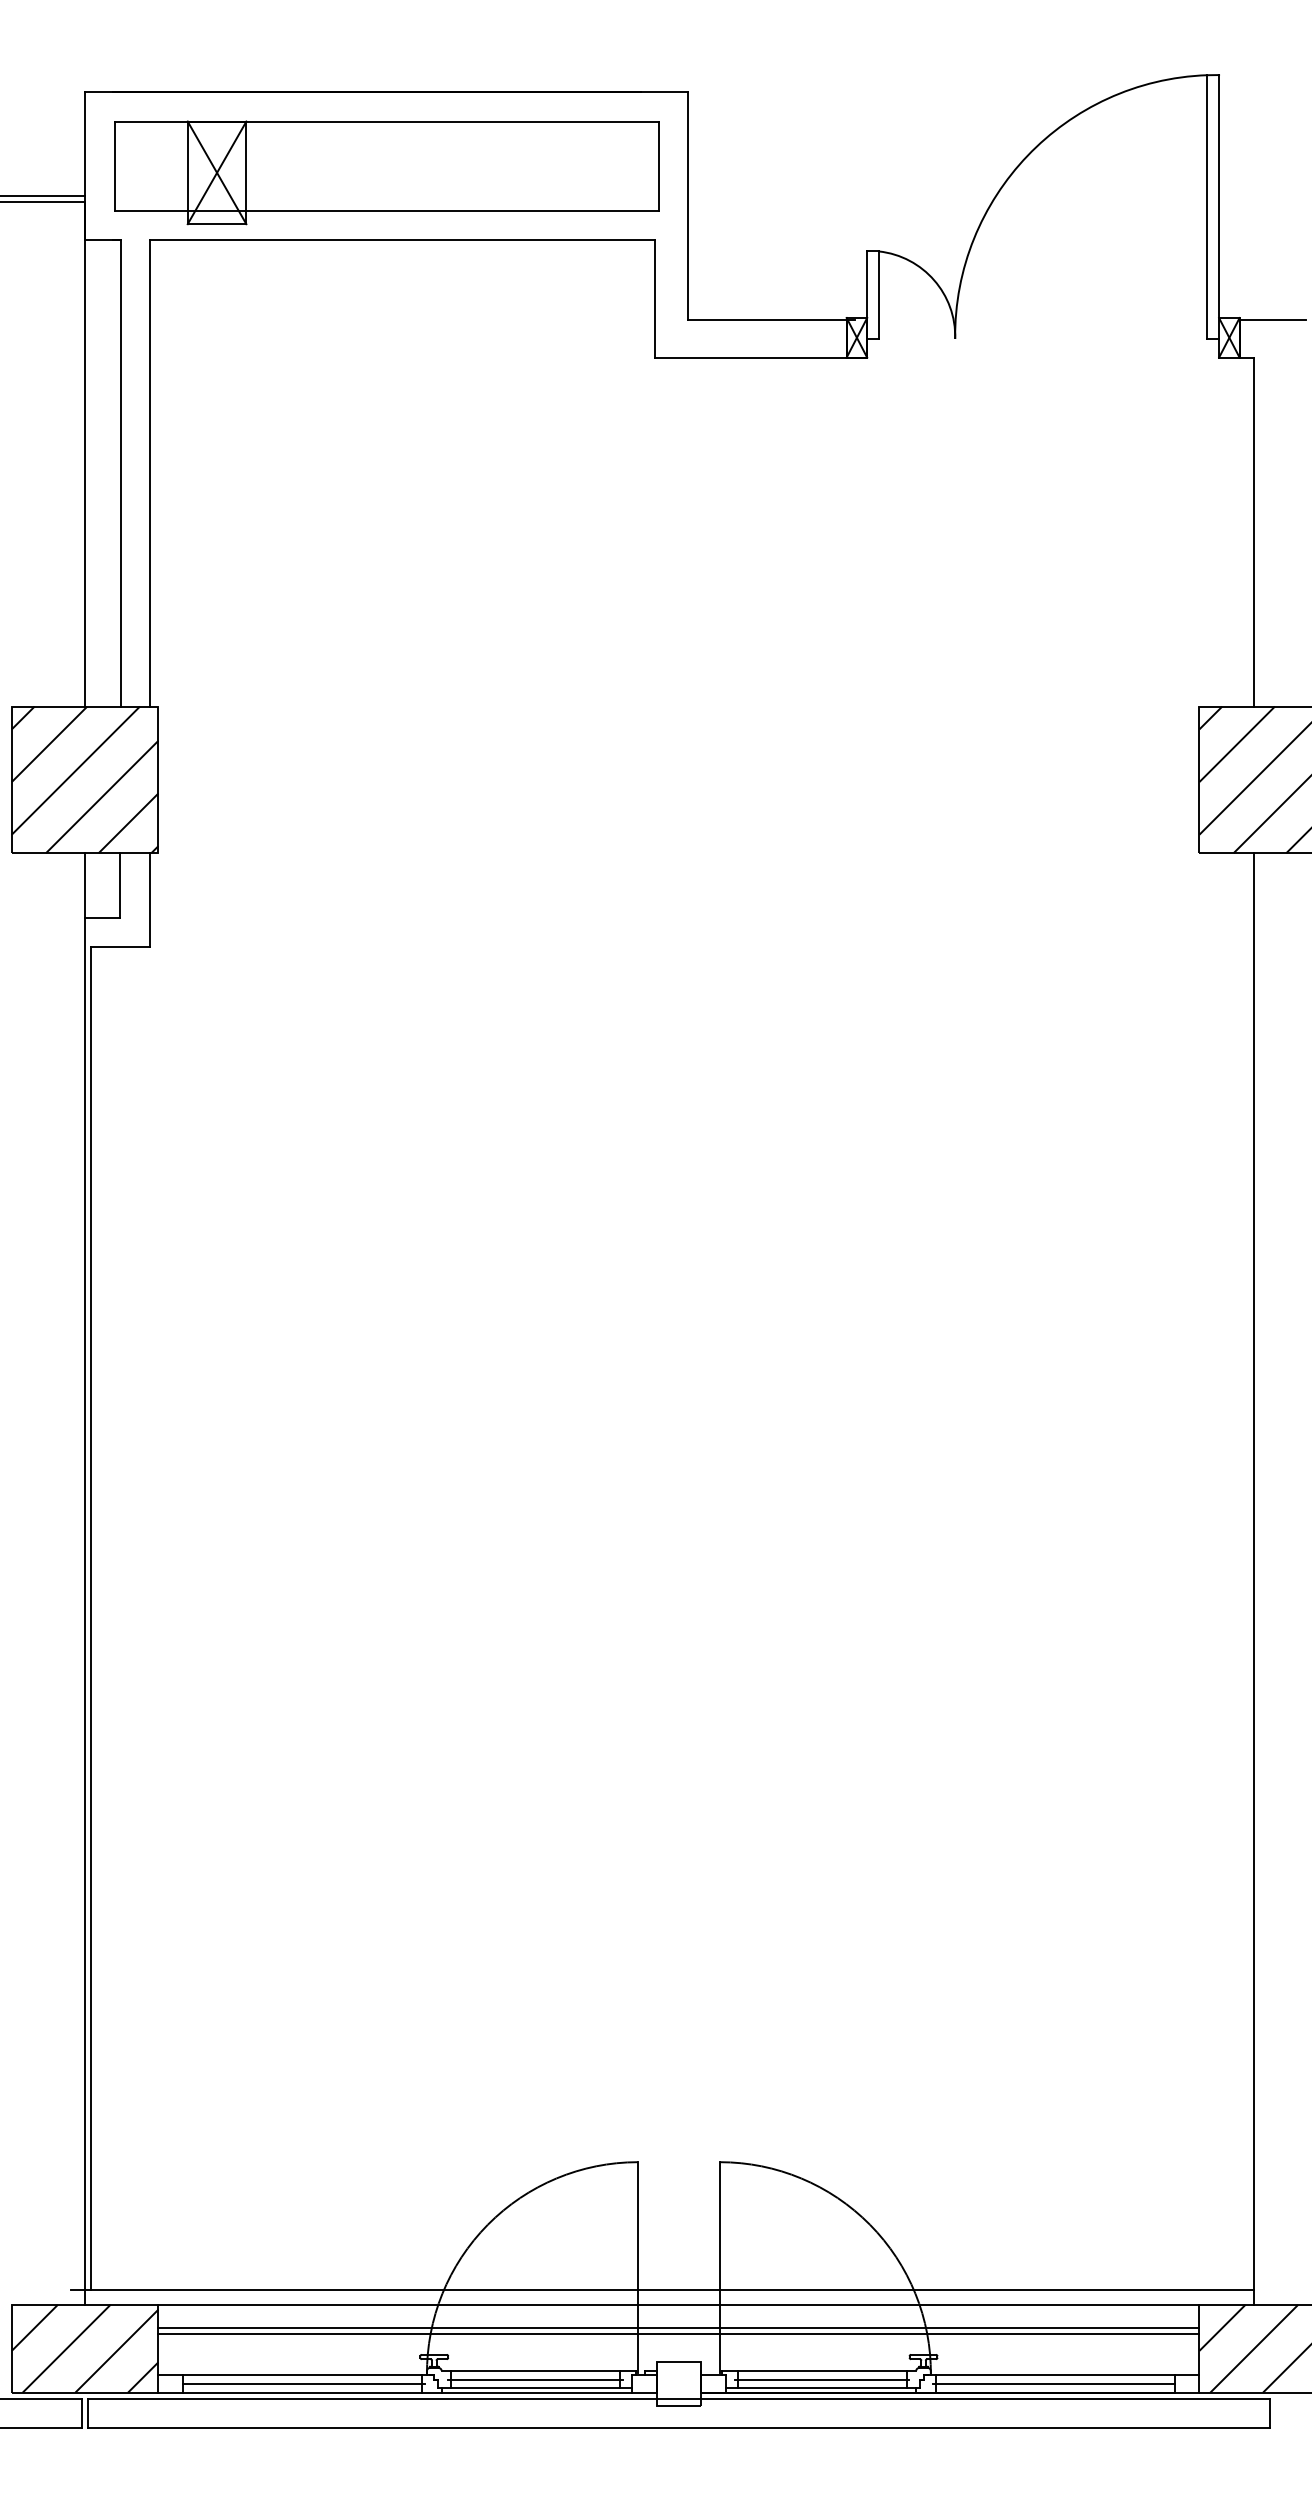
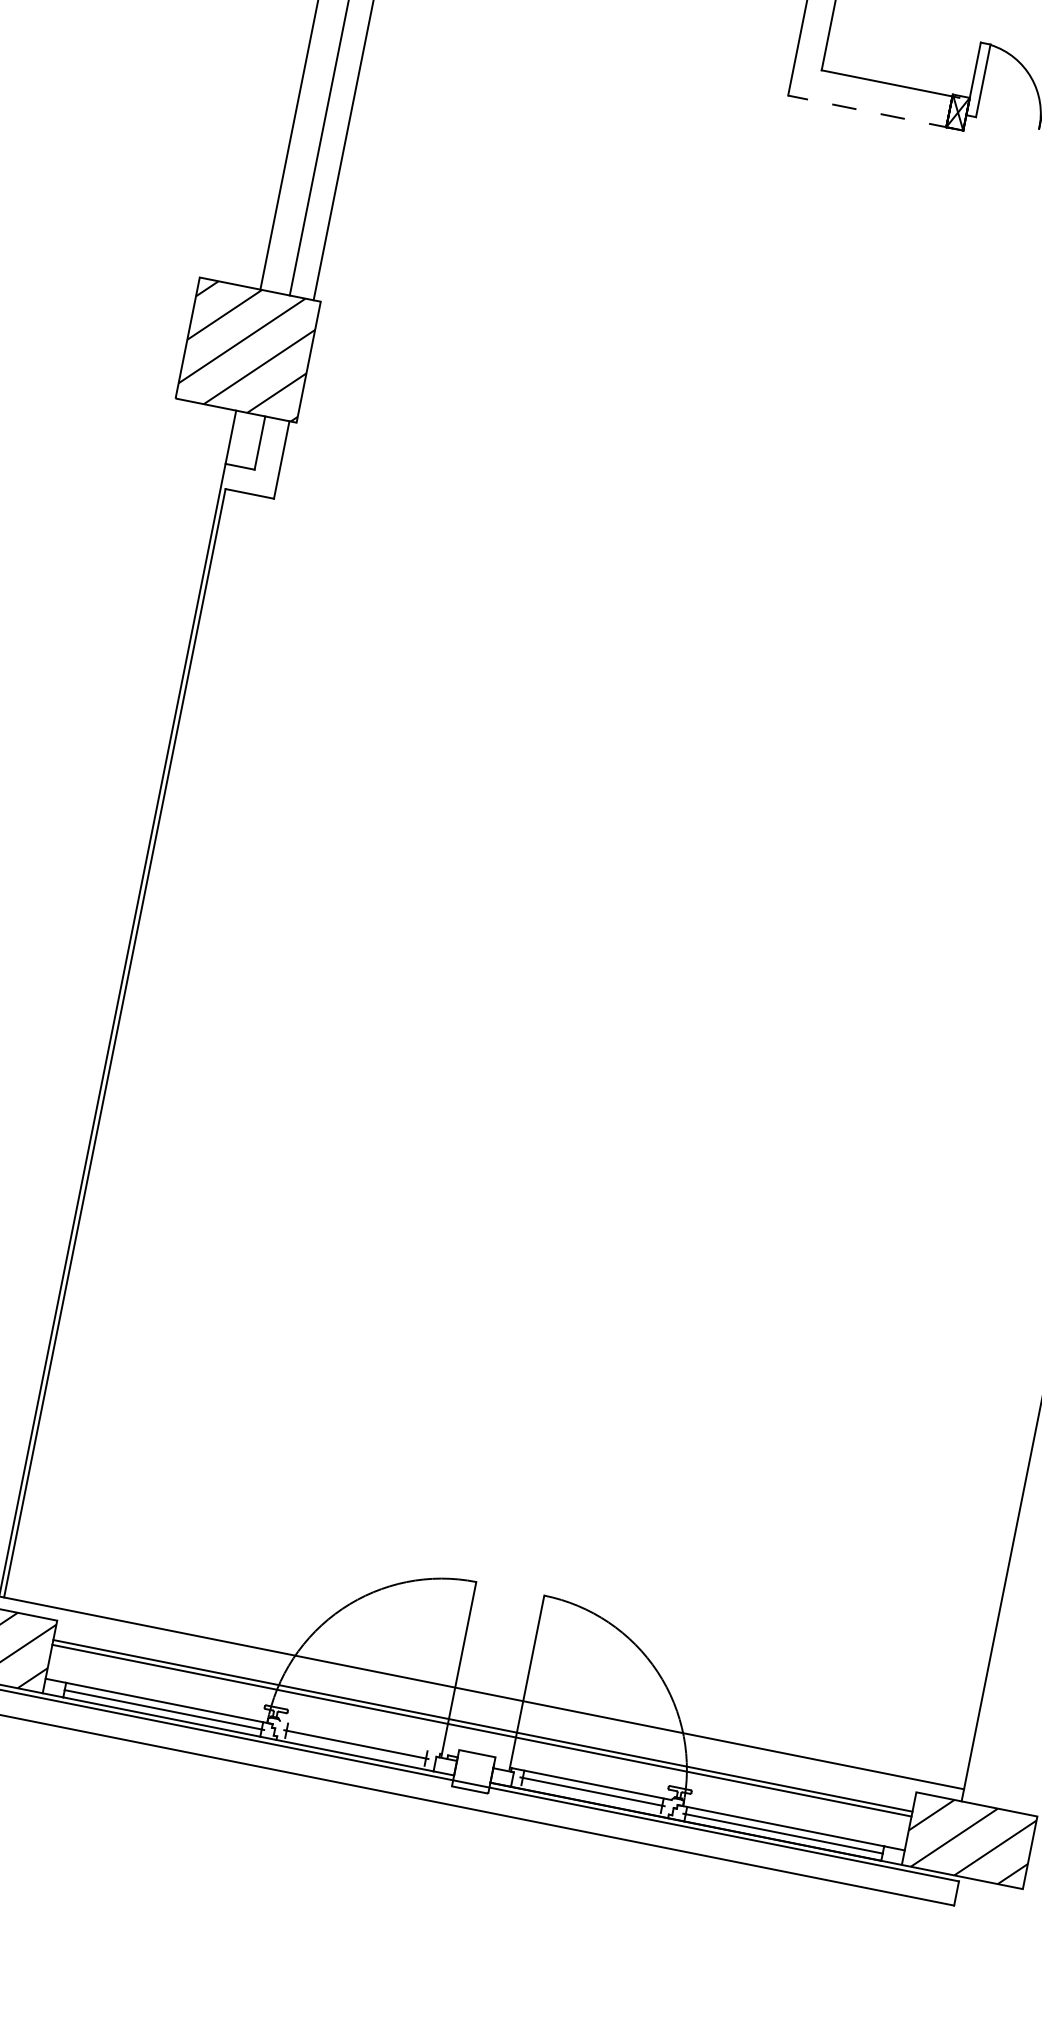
line: (755, 357) -> (871, 112), solid -> dashed
line: (678, 2304) -> (486, 1706), removed
line: (538, 2370) -> (360, 1737), removed
line: (536, 2388) -> (355, 1752), removed
line: (820, 2388) -> (589, 1798), removed

